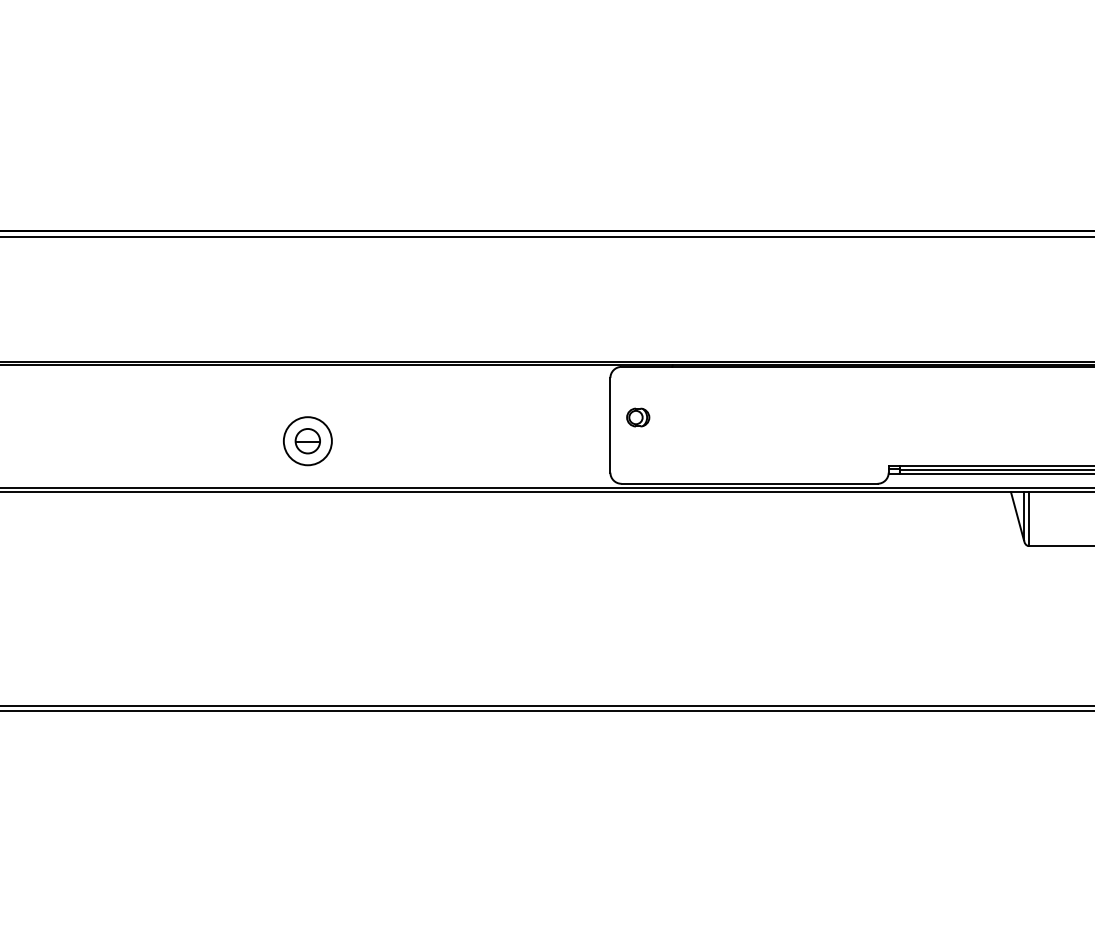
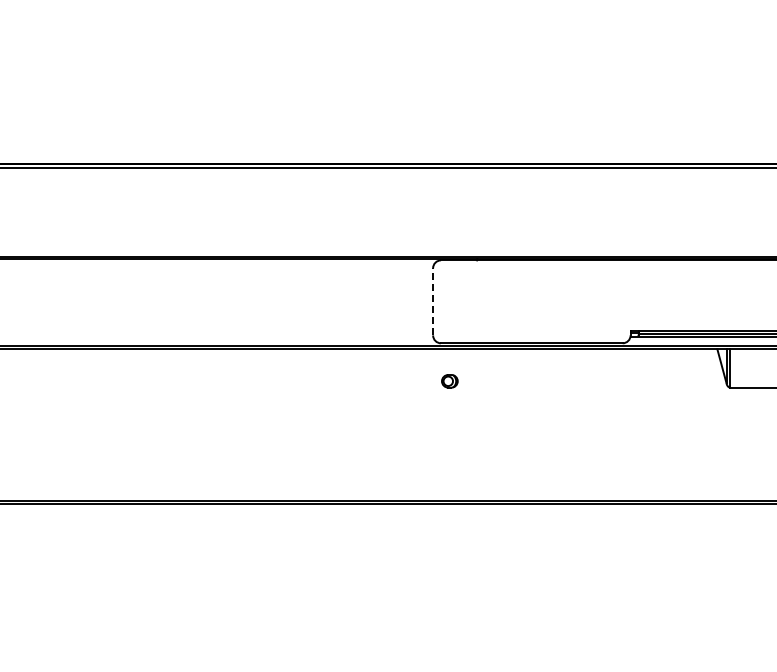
part: (637, 417) -> (449, 381), moved
line: (610, 424) -> (433, 301), solid -> dashed
part: (307, 440) -> (218, 312), removed

